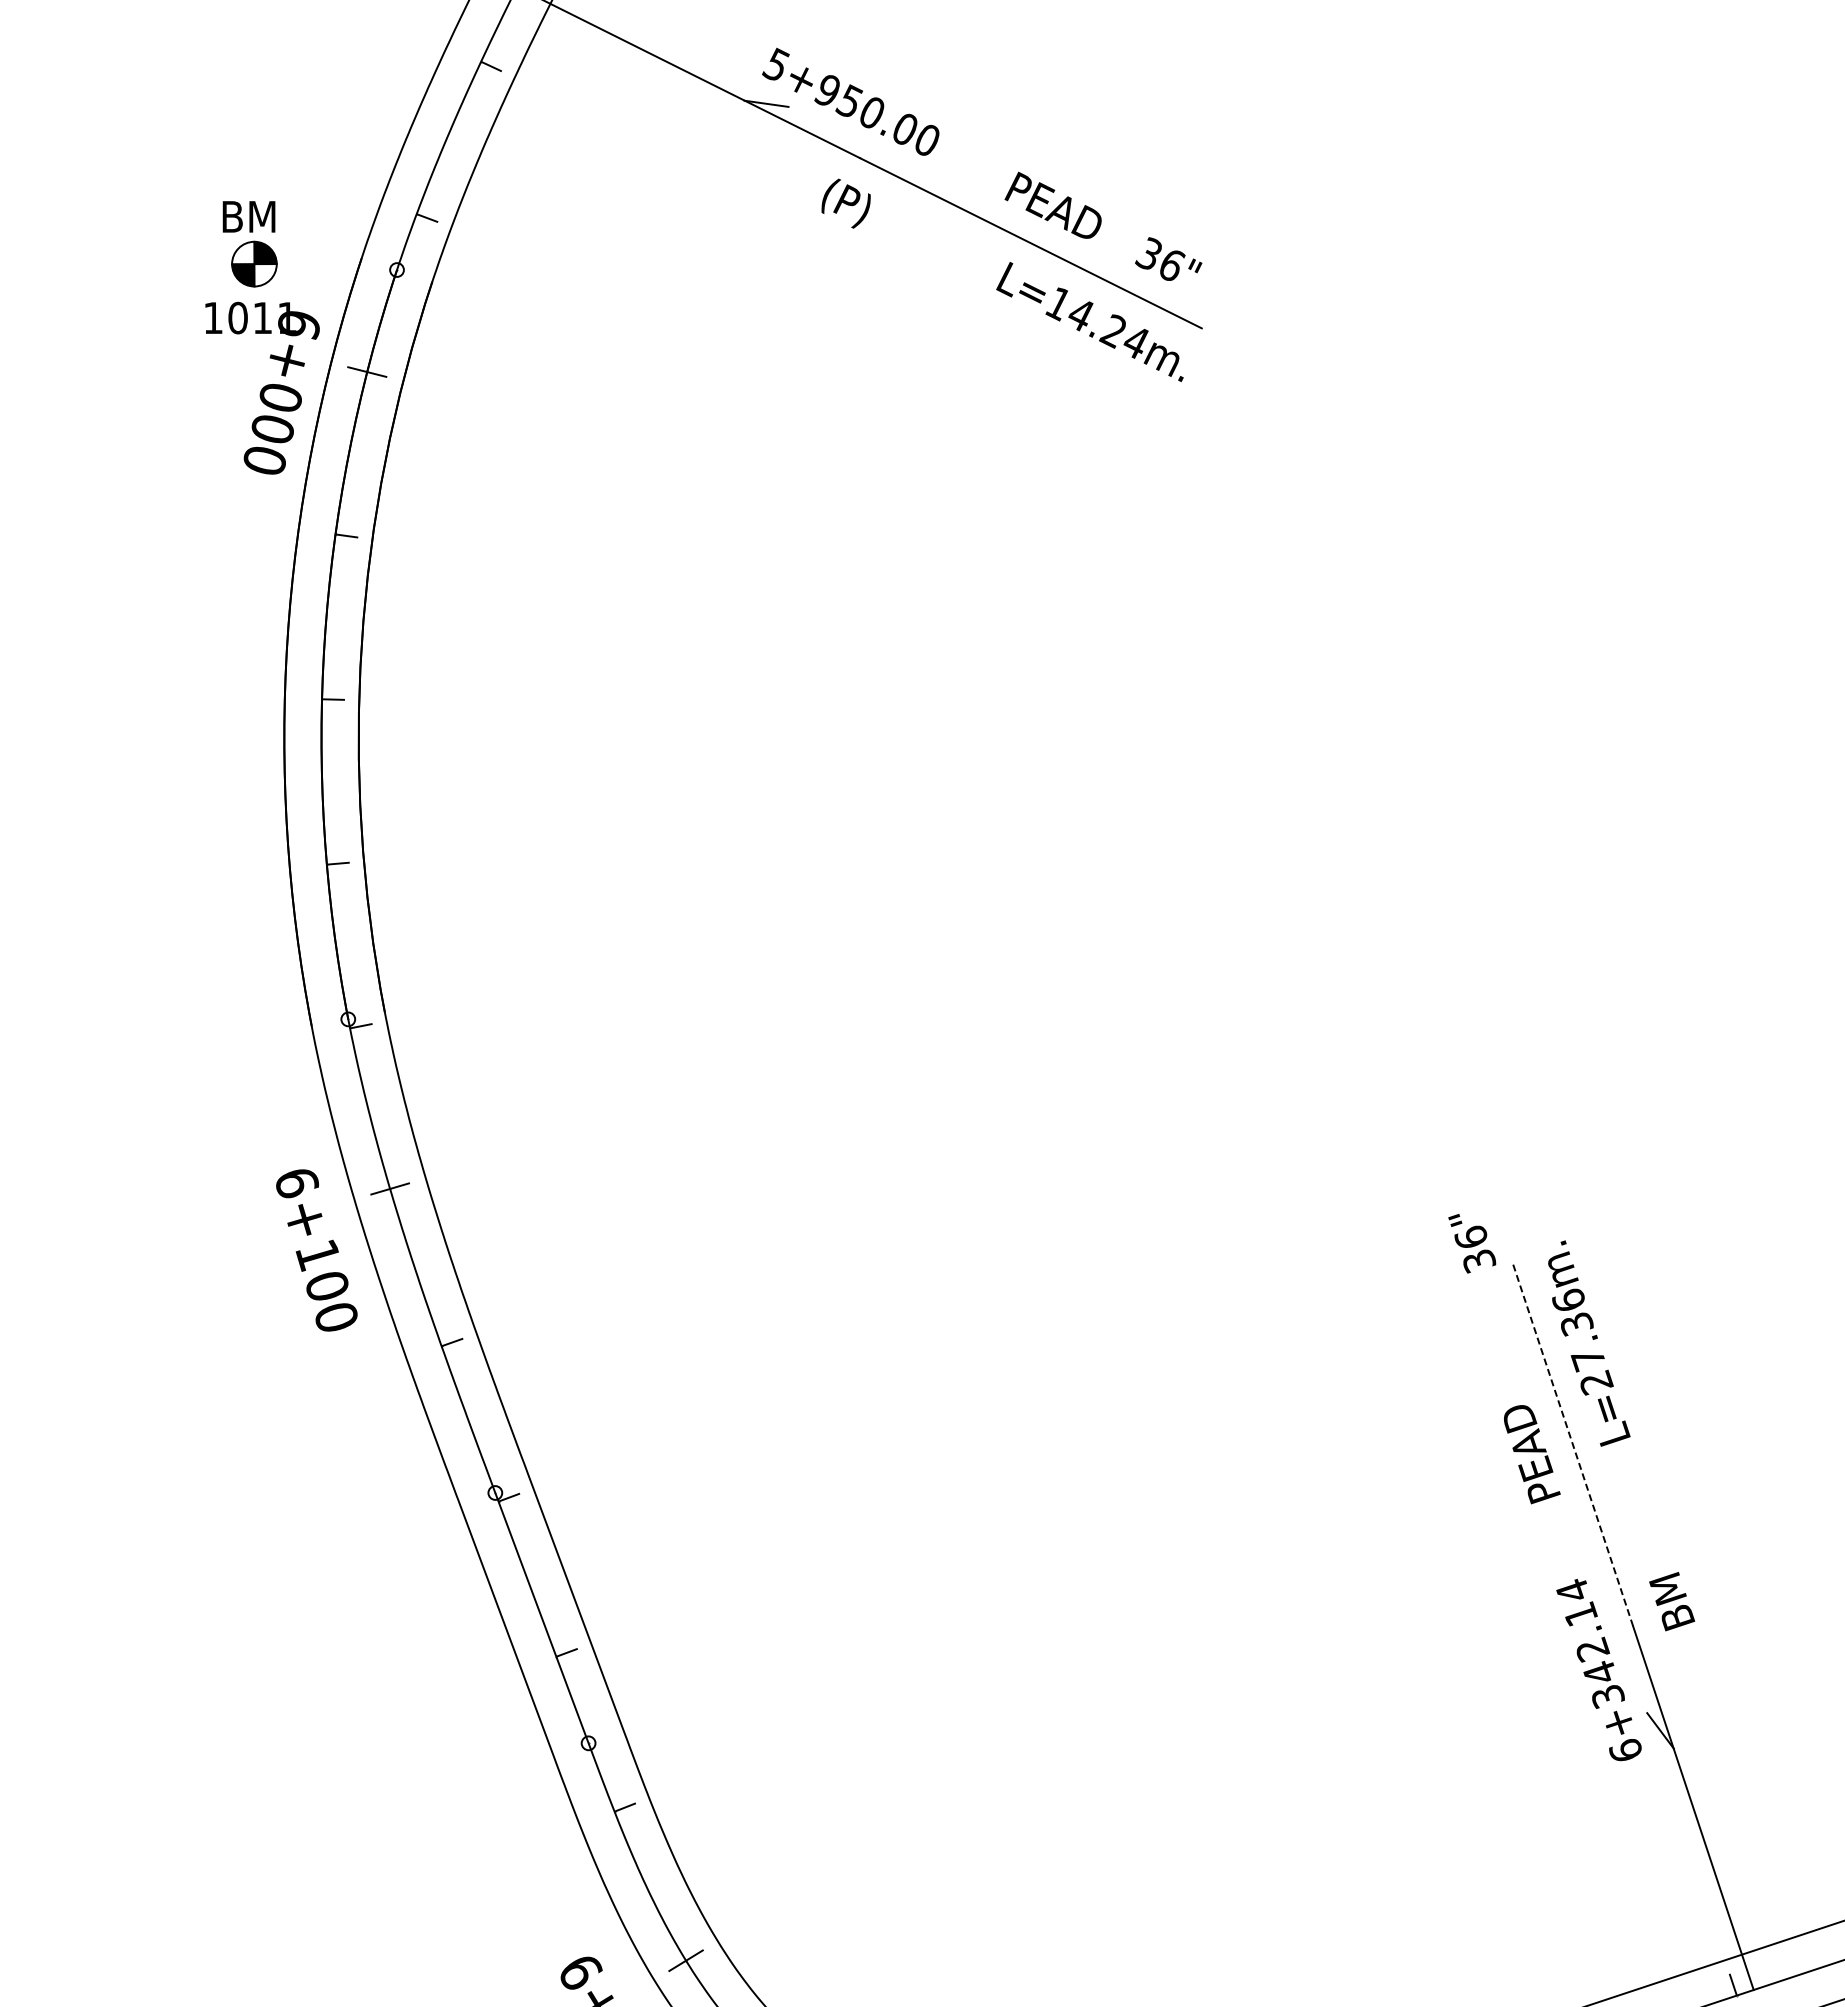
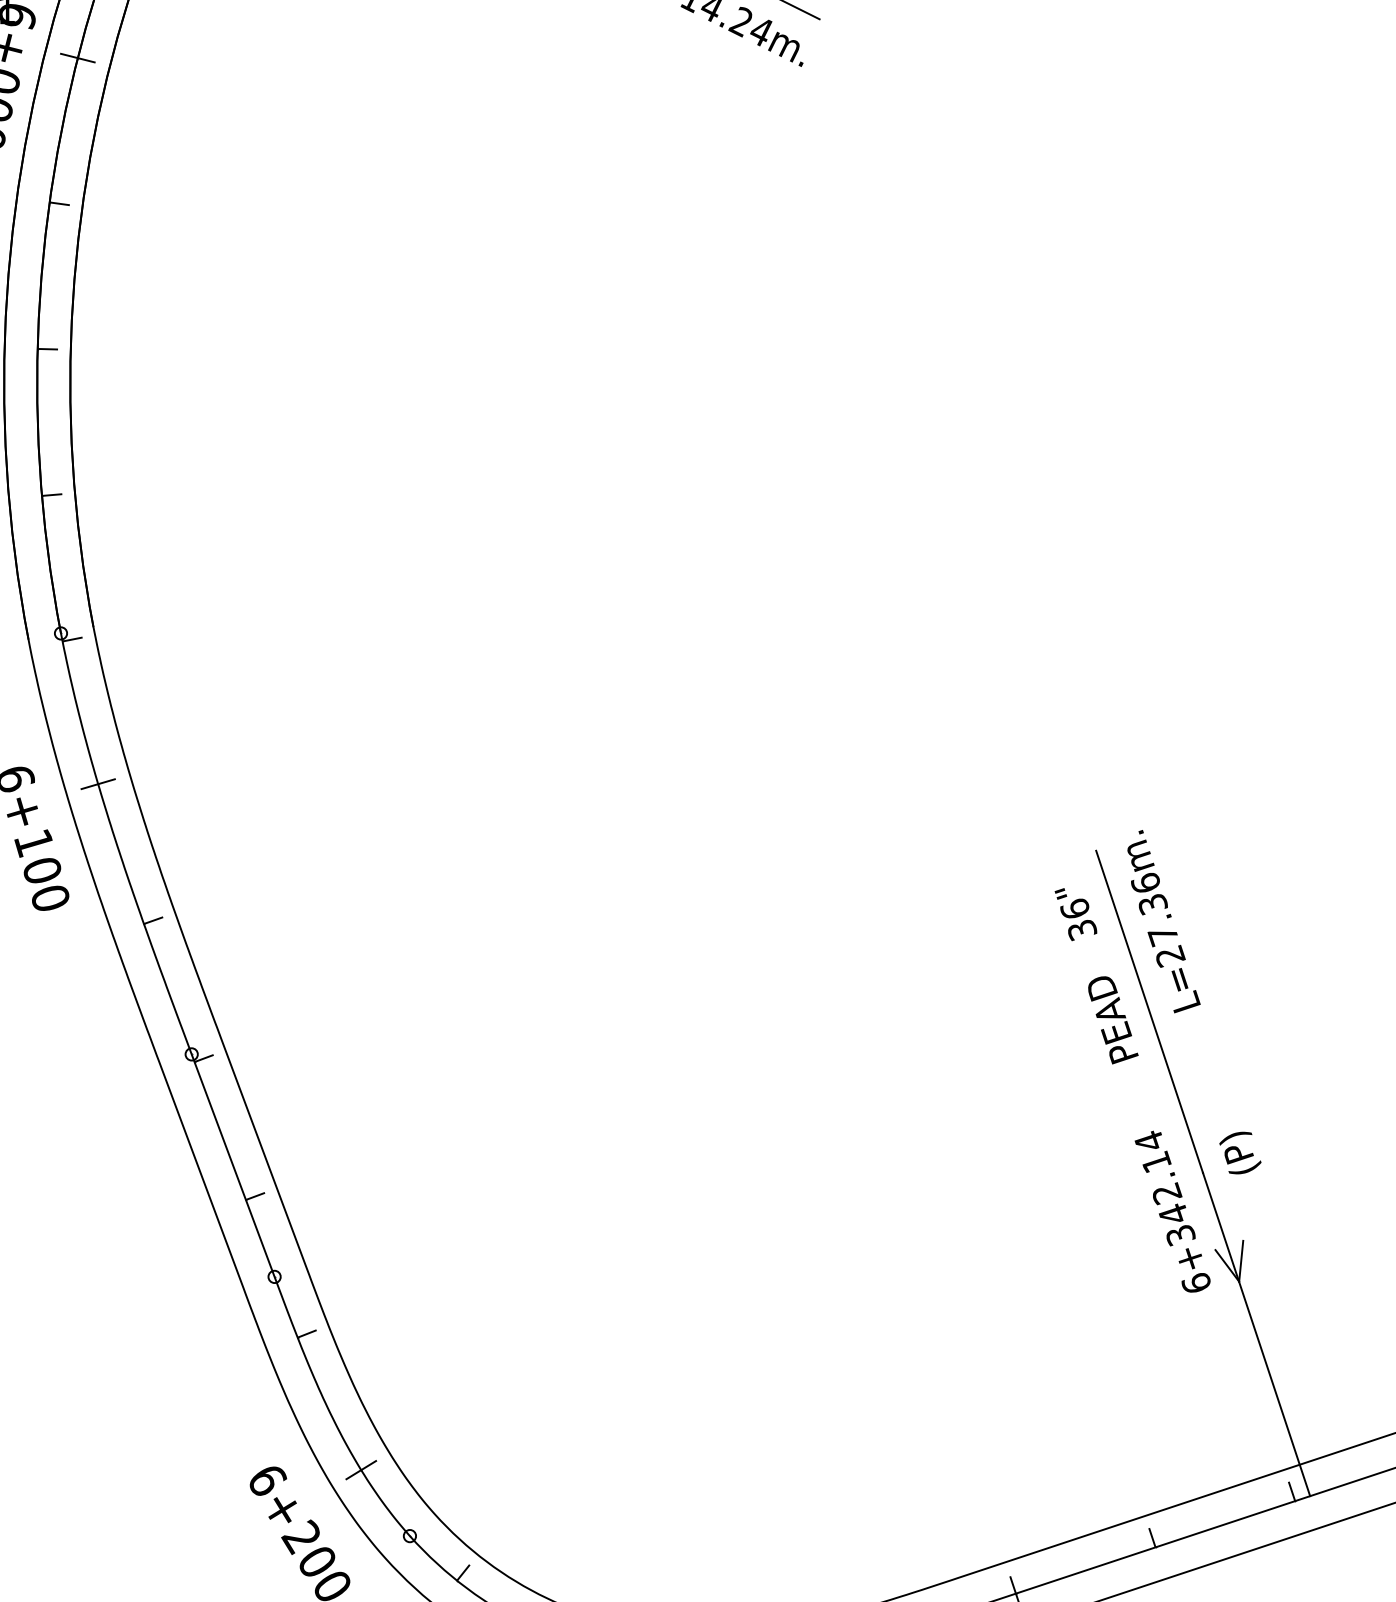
text: (1472, 1243) -> (1076, 914), moved
line: (1573, 1445) -> (1149, 1012), dashed -> solid
text: (1673, 1601) -> (1238, 1150), BM -> (P)
line: (1675, 1725) -> (1240, 1261), added

